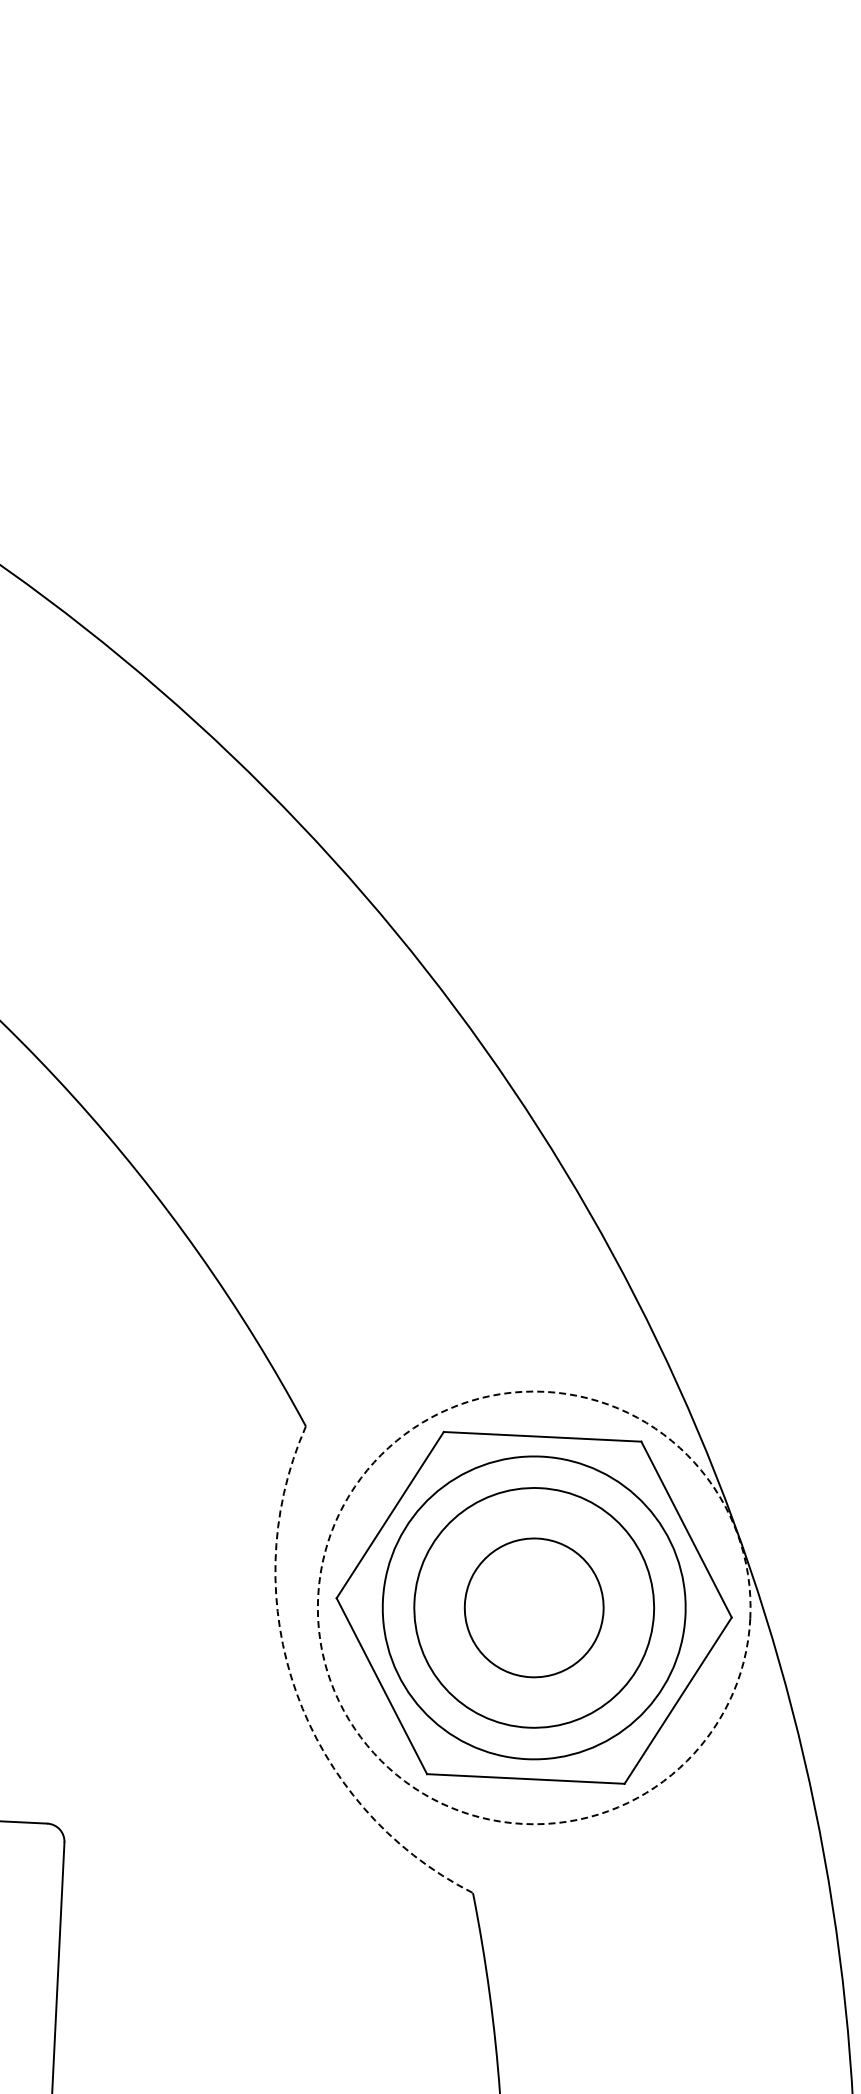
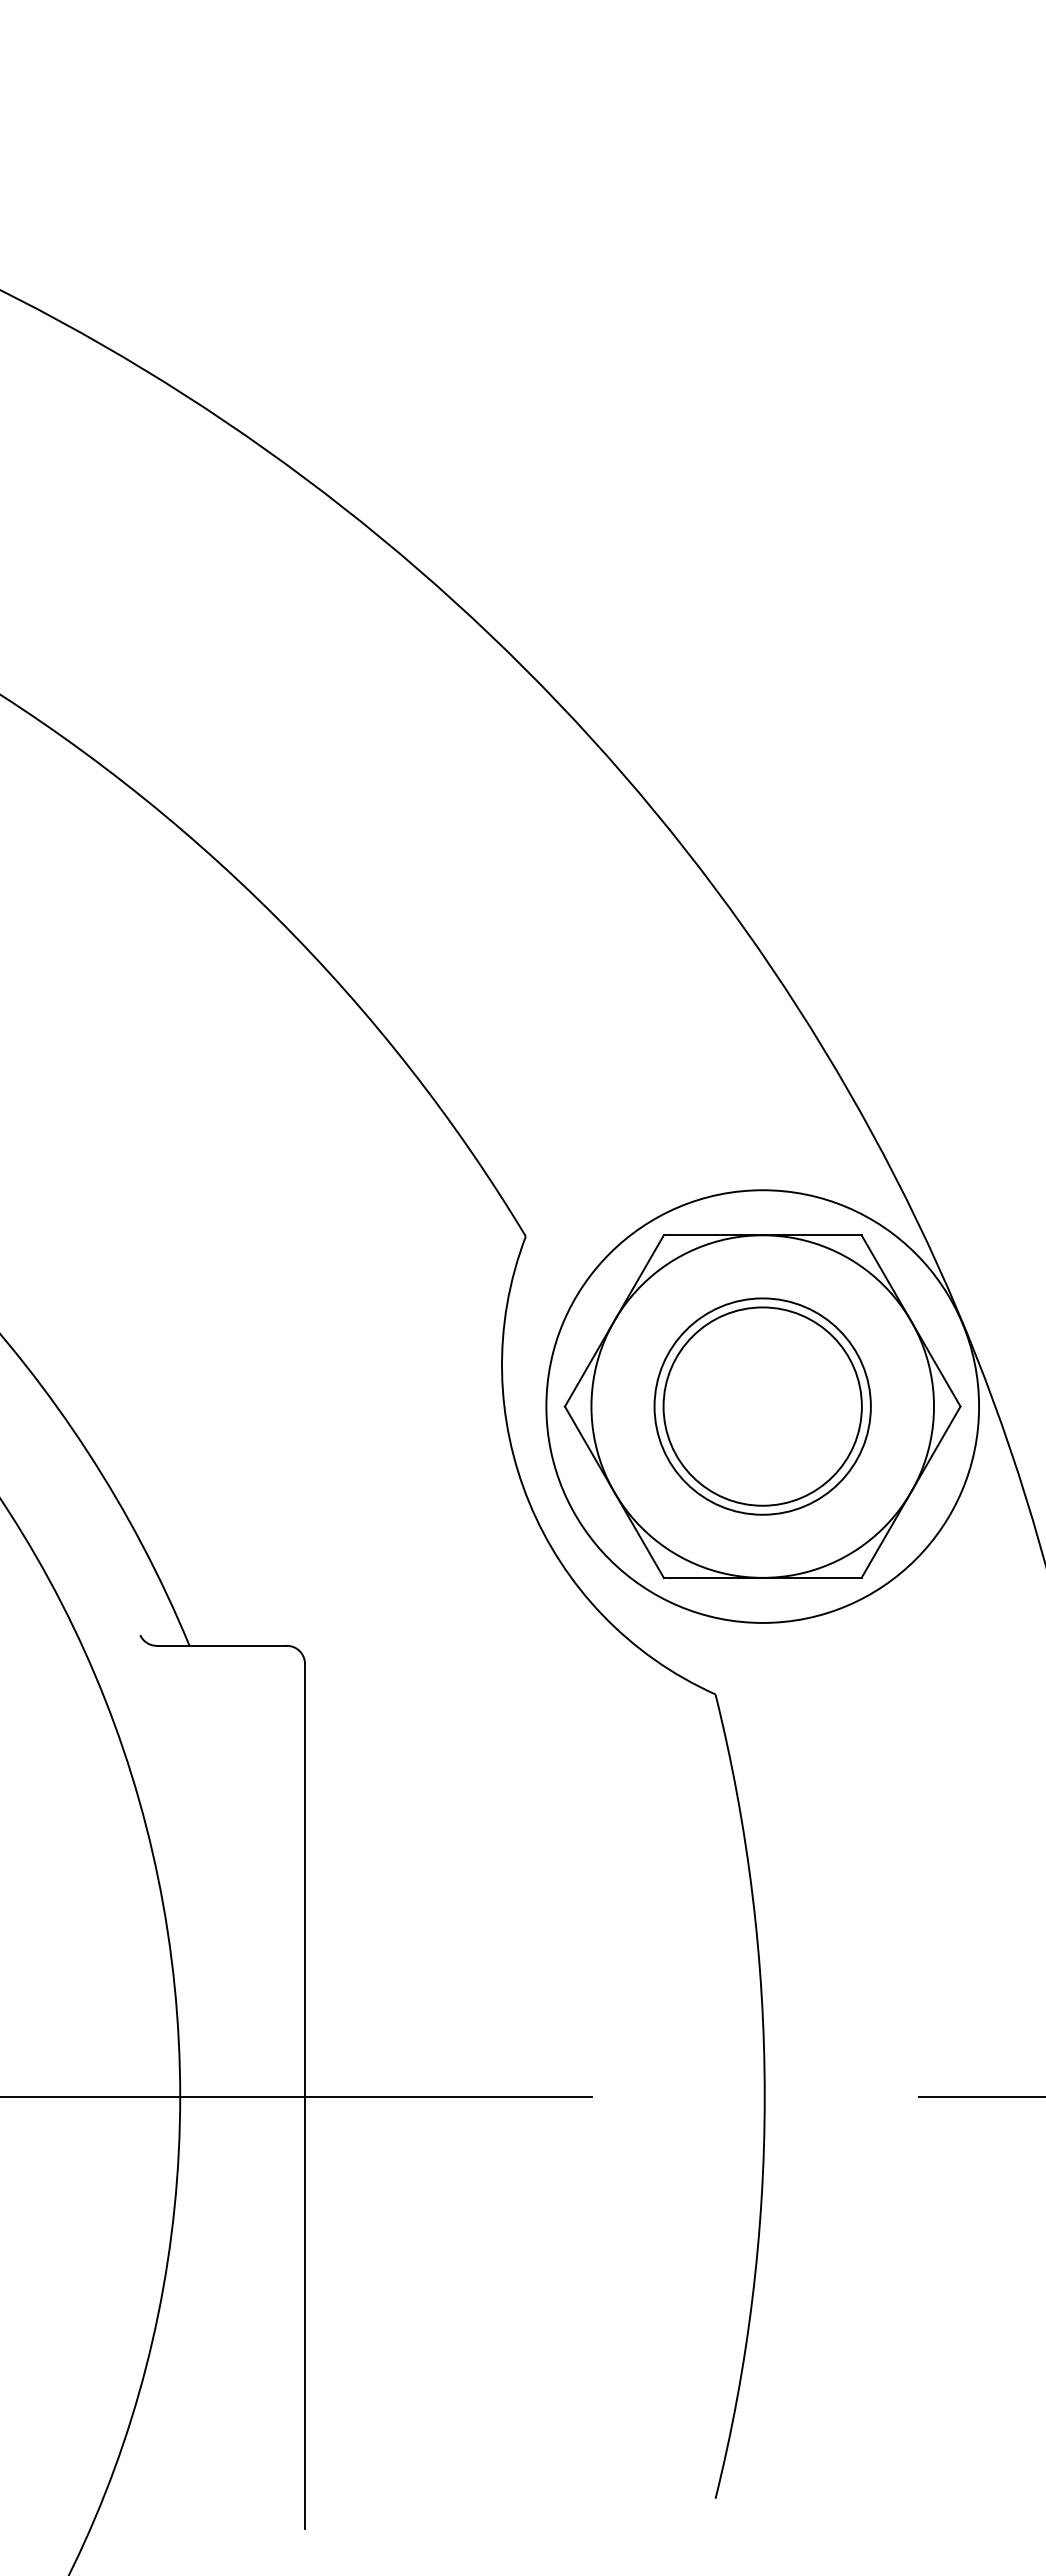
circle: (533, 1607) -> (762, 1406), dashed -> solid
circle: (533, 1607) -> (762, 1406), size x0.71
circle: (533, 1607) -> (762, 1406), size x1.43
circle: (533, 1607) -> (762, 1406), size x1.43
arc: (296, 1693) -> (529, 1503), dashed -> solid

